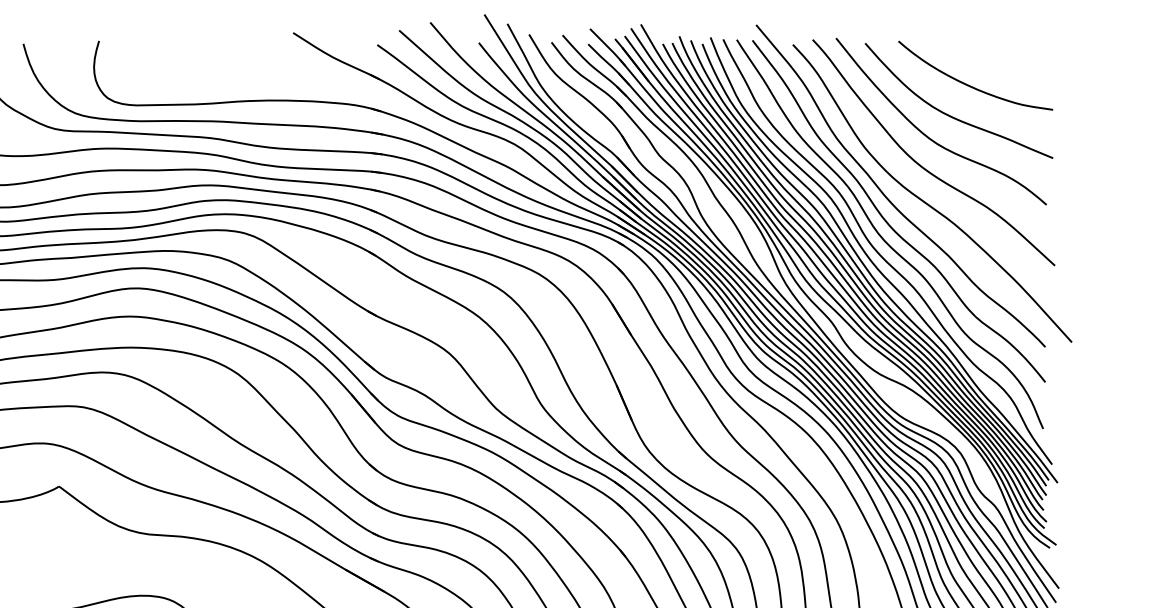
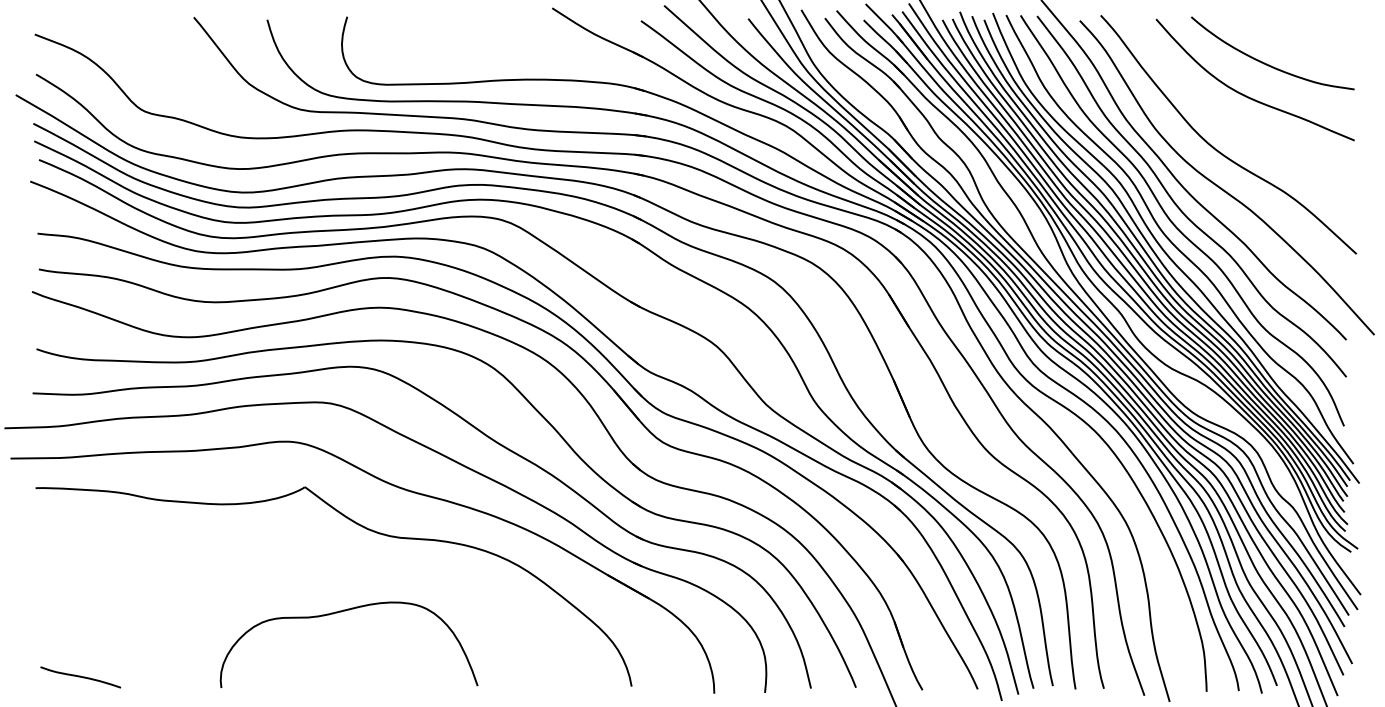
curve: (930, 138) -> (1225, 119), removed

